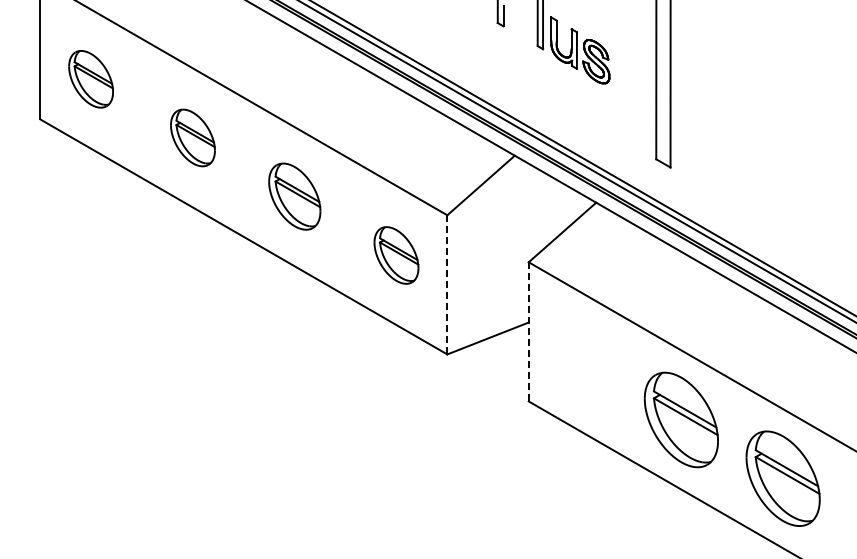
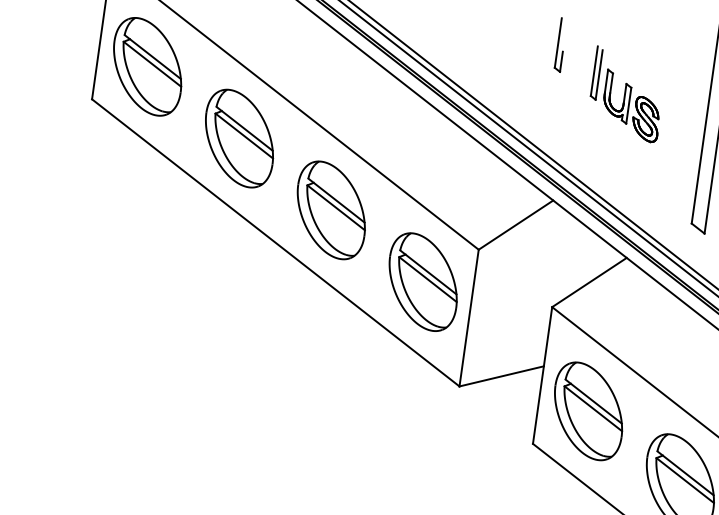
part: (90, 79) -> (146, 67), size x1.67
part: (192, 137) -> (239, 138), size x1.67
part: (294, 196) -> (331, 210), size x1.43
part: (396, 255) -> (423, 282), size x1.67
line: (447, 284) -> (469, 317), dashed -> solid
line: (528, 331) -> (542, 375), dashed -> solid
part: (579, 361) -> (588, 411), added

